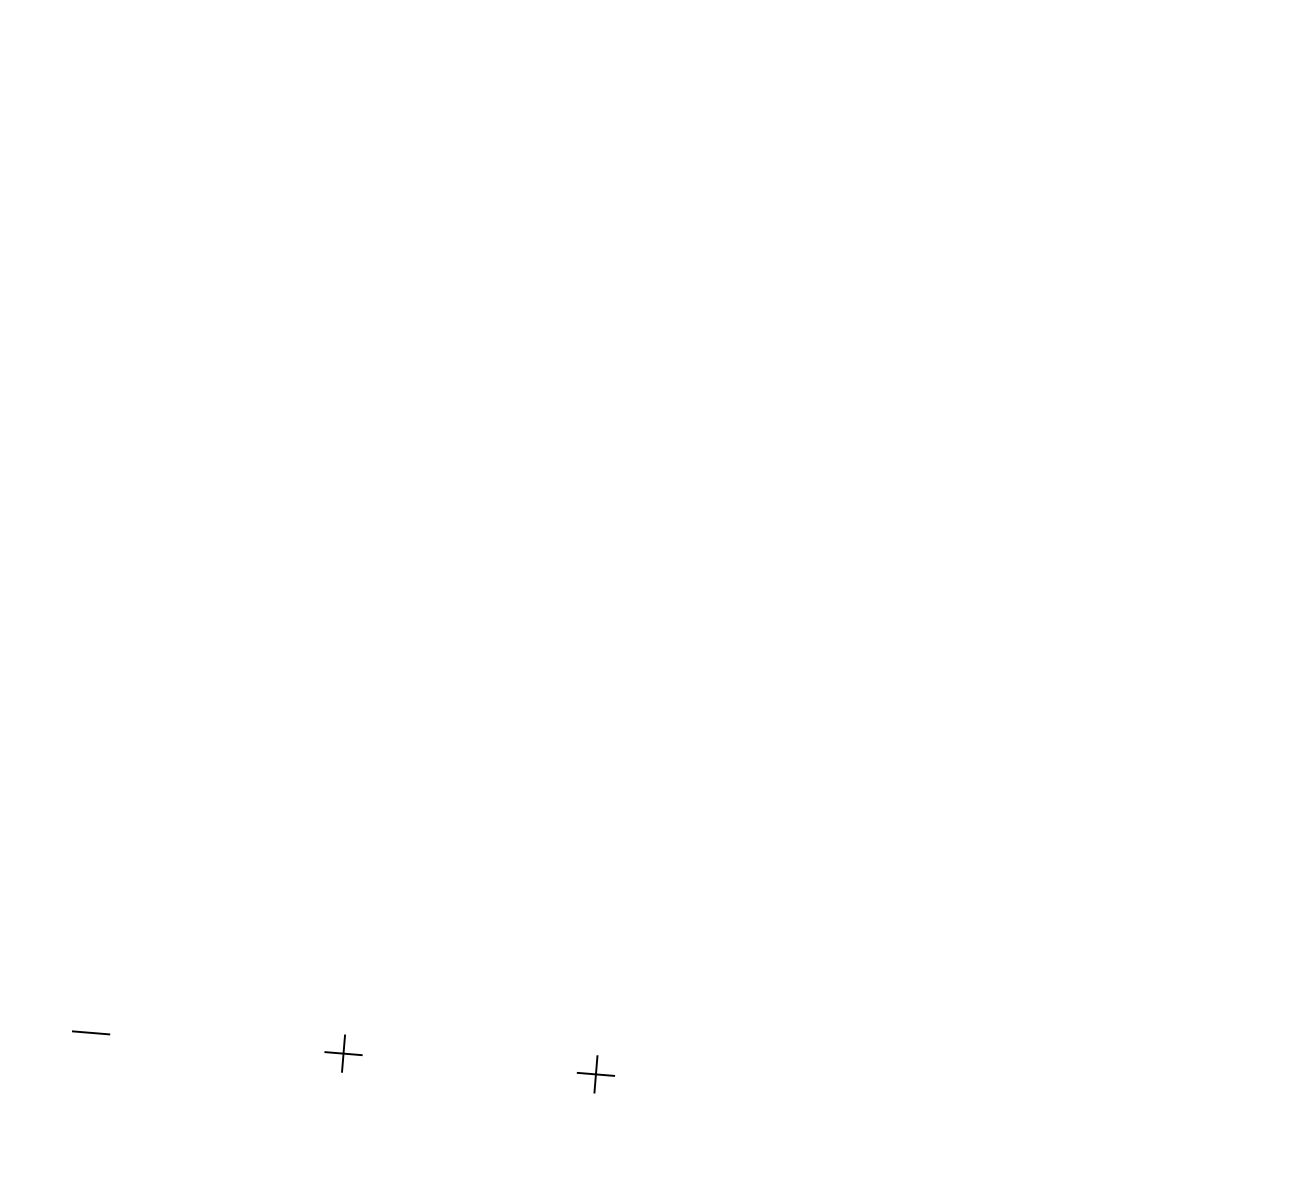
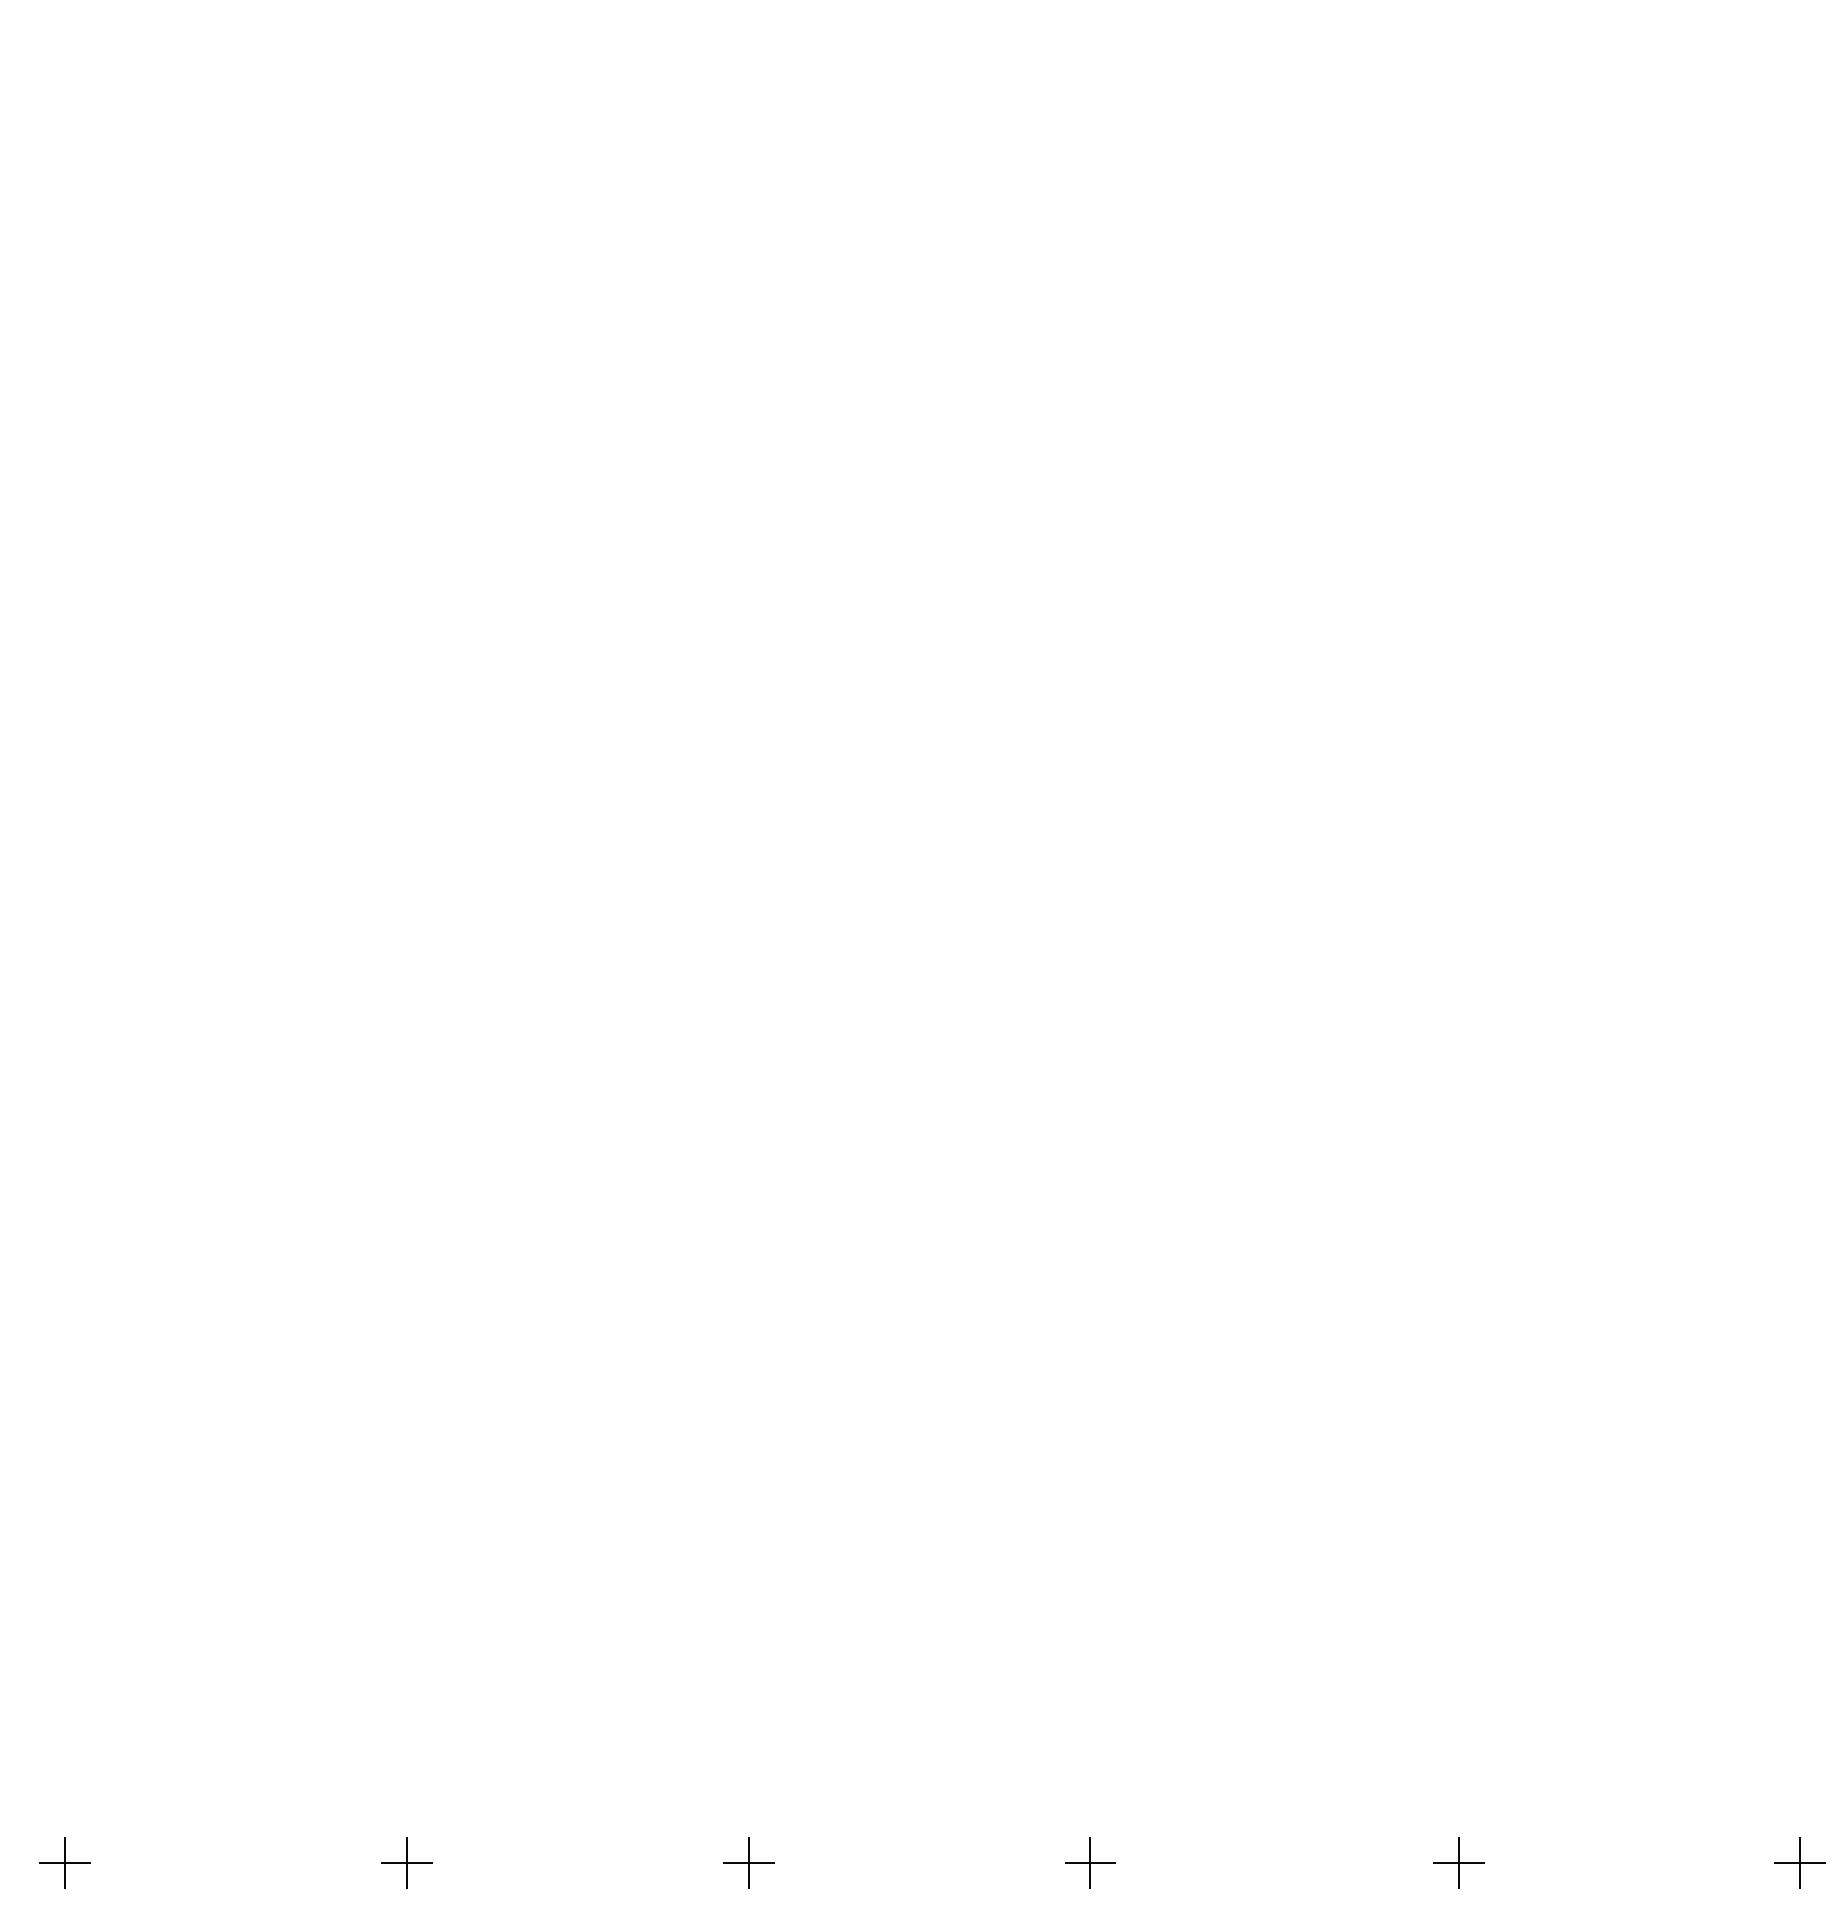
line: (91, 1032) -> (65, 1862), added
part: (848, 1095) -> (1090, 1862), added
part: (1120, 1117) -> (1458, 1862), added

